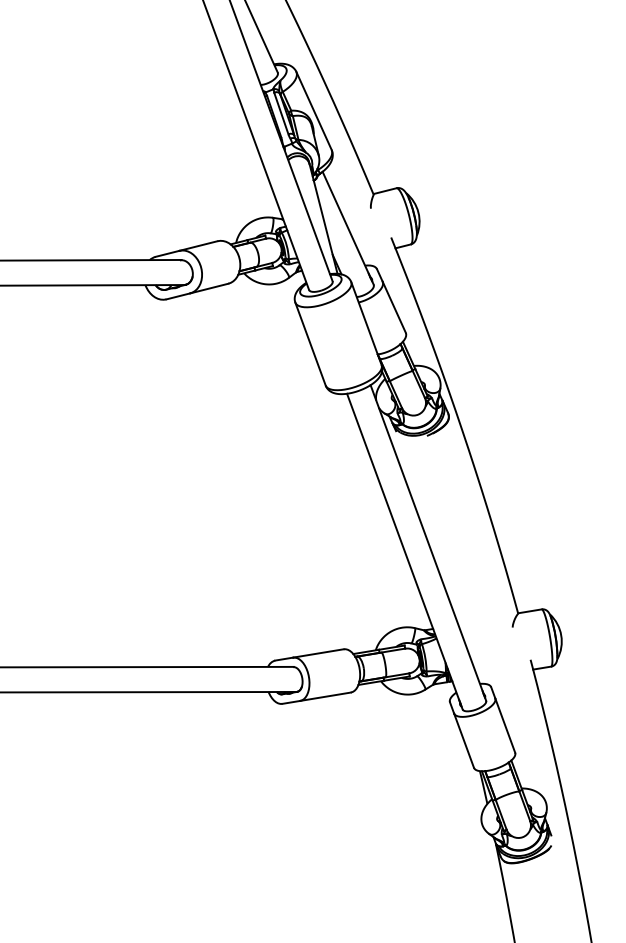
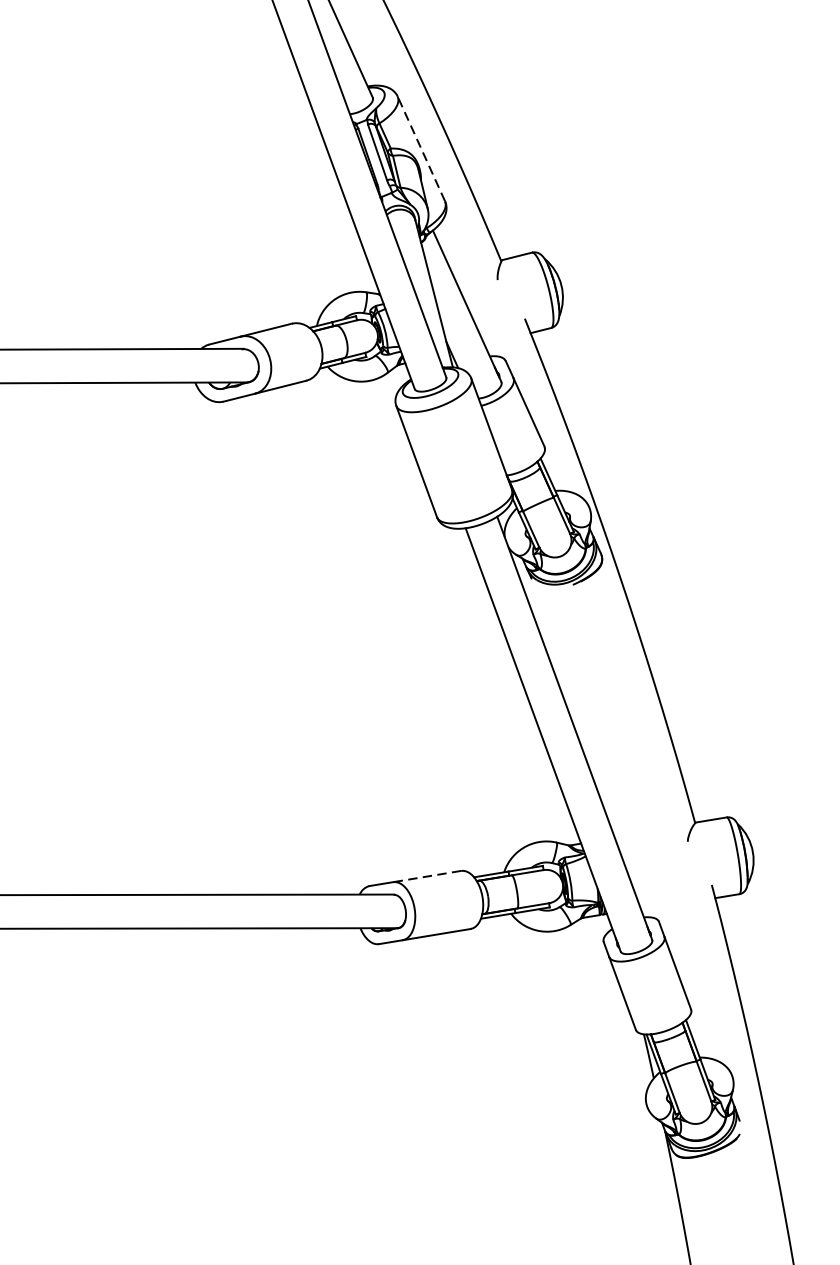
line: (314, 110) -> (422, 148), solid -> dashed
line: (318, 653) -> (427, 876), solid -> dashed

